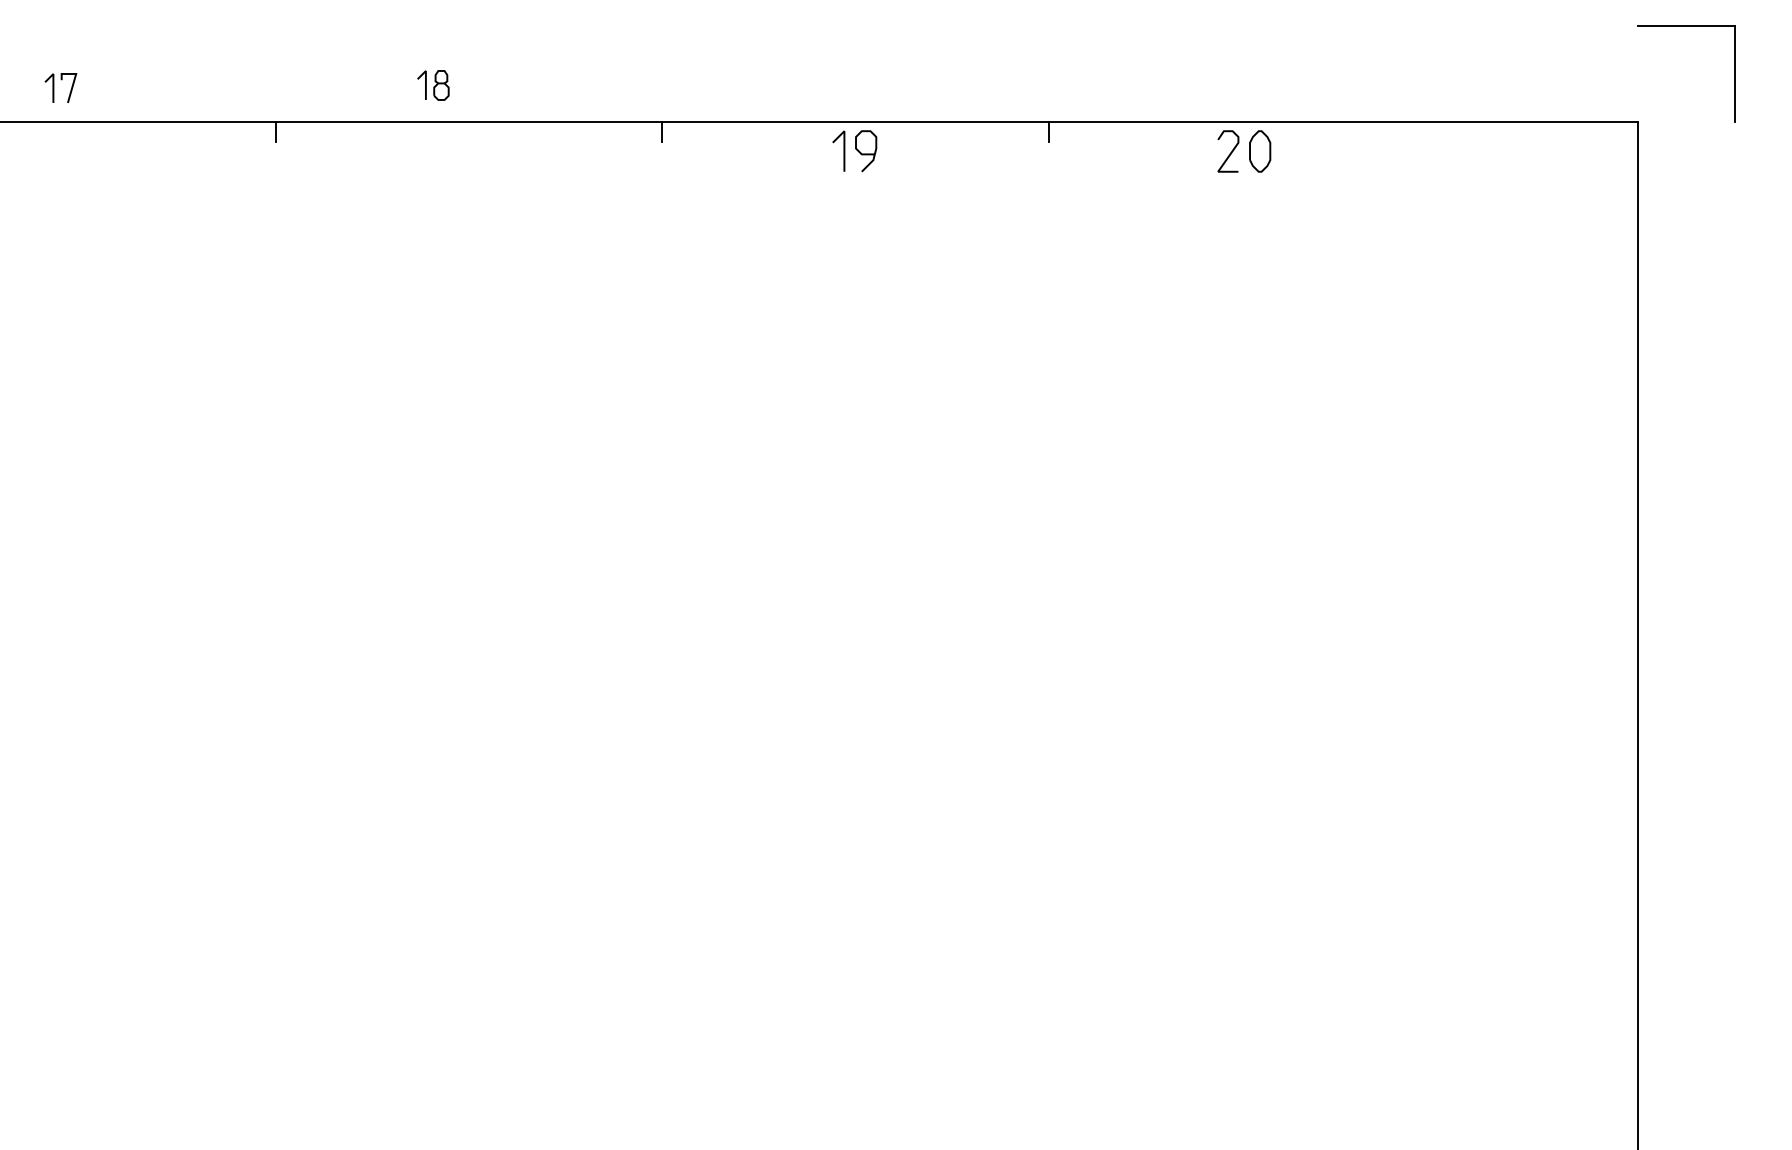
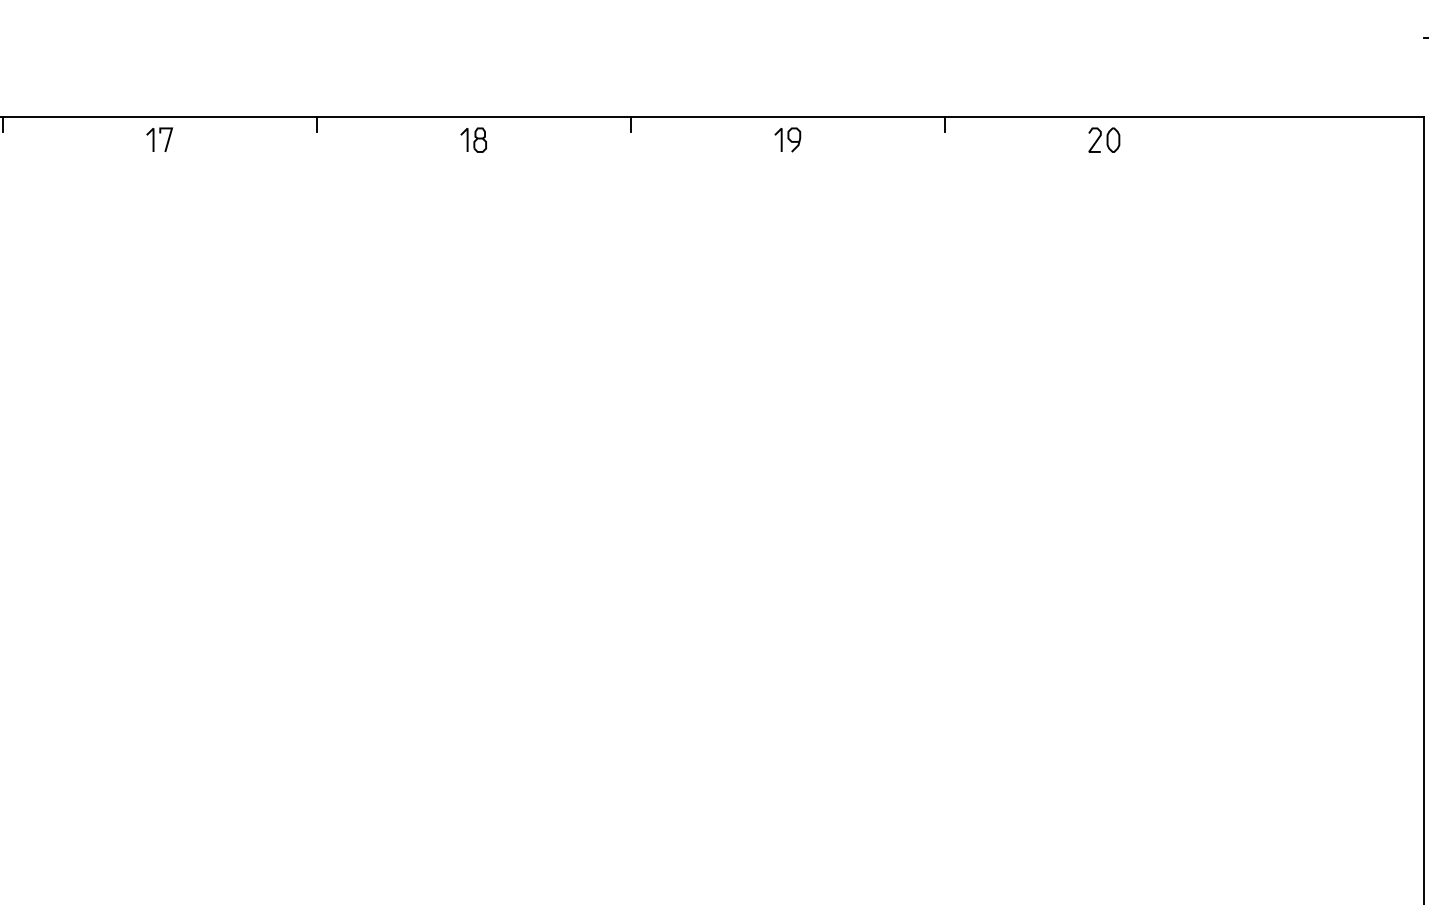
part: (433, 85) -> (473, 140), moved
part: (60, 87) -> (159, 139), moved
part: (854, 151) -> (787, 140), size x0.71
part: (1244, 151) -> (1104, 140), size x0.71

